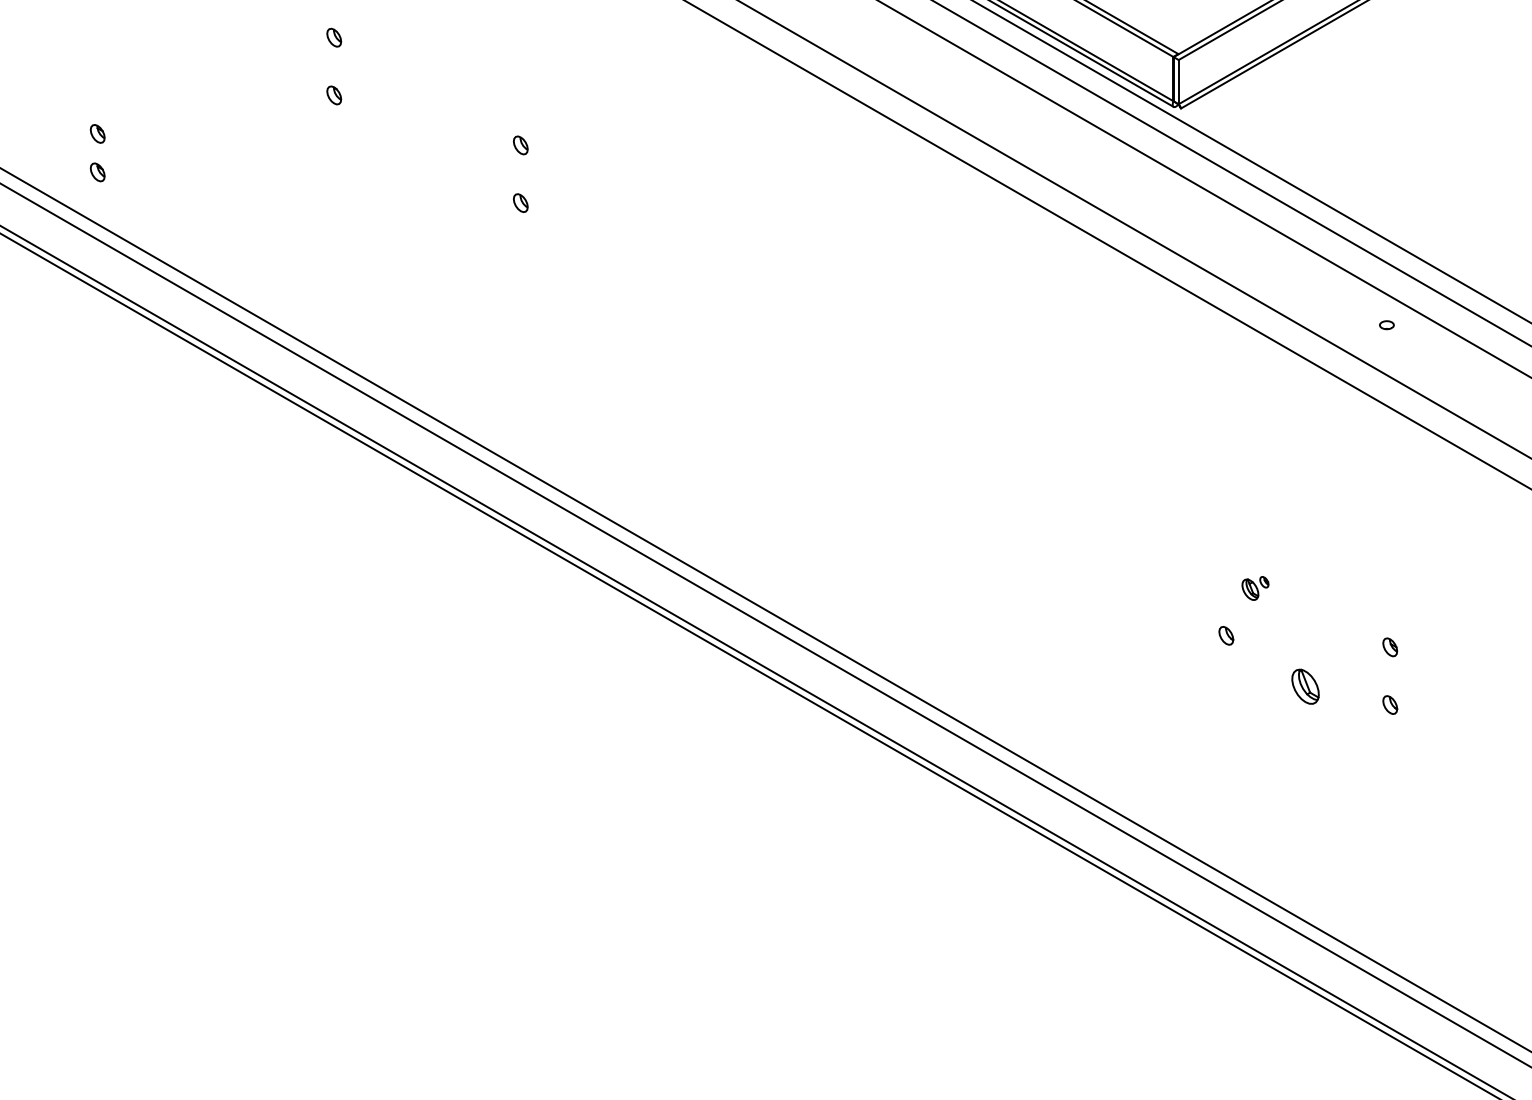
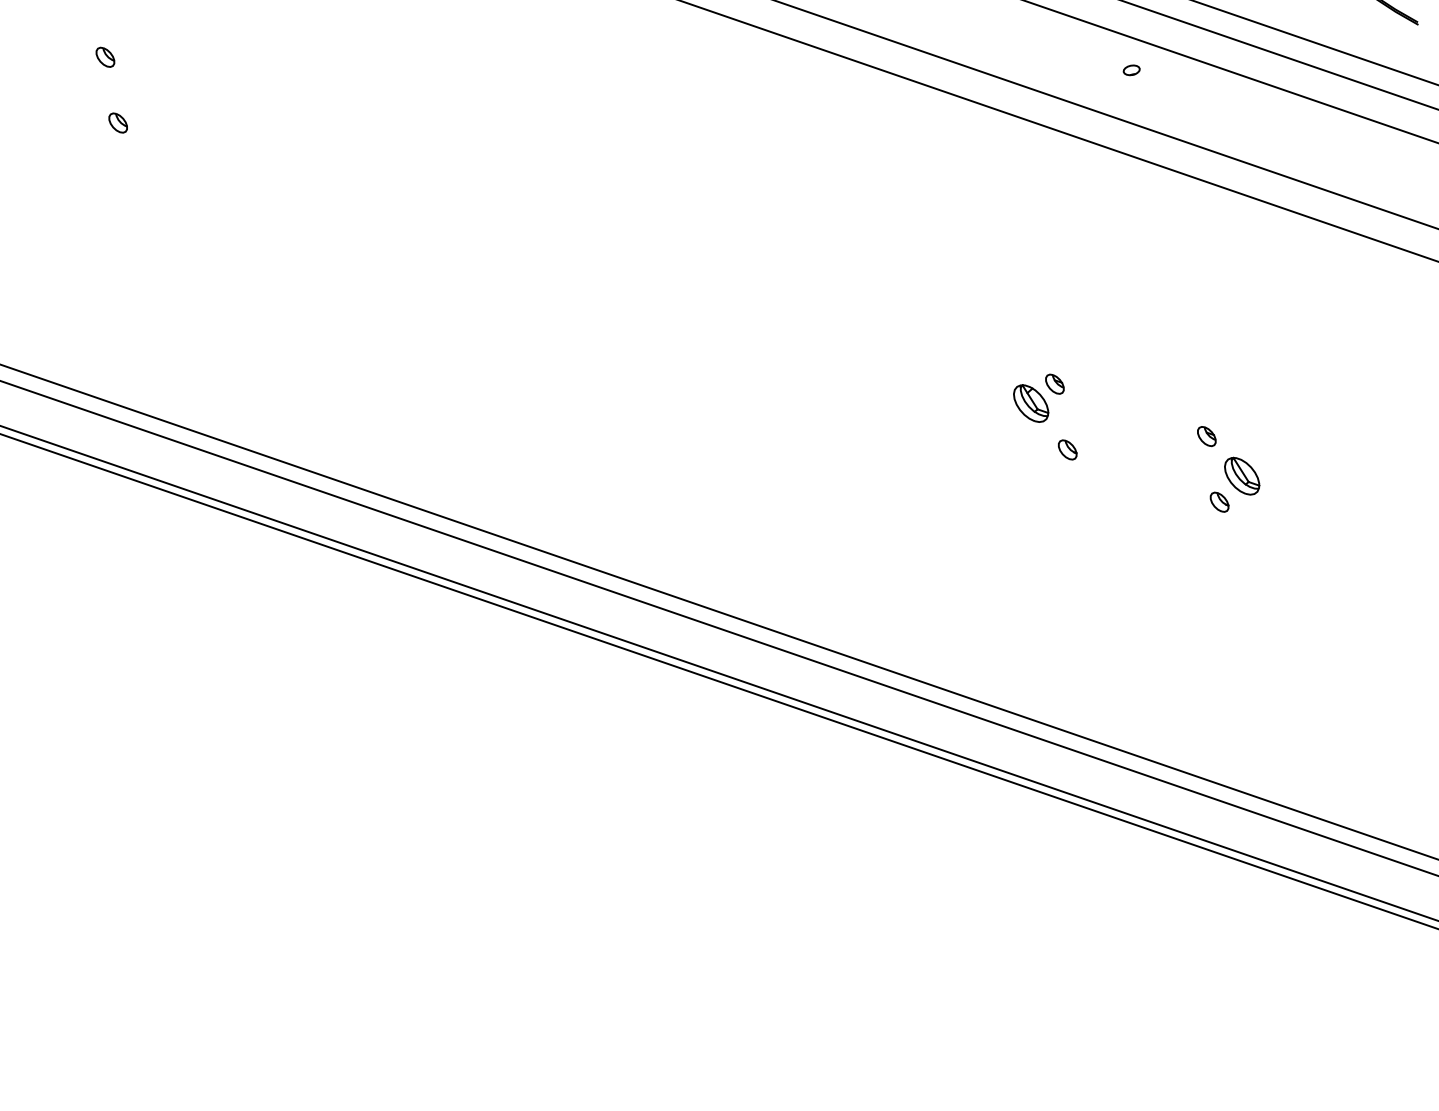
part: (1255, 588) -> (1040, 399), size x1.67
part: (1226, 635) -> (1067, 449), moved
part: (1305, 686) -> (1242, 475), moved

